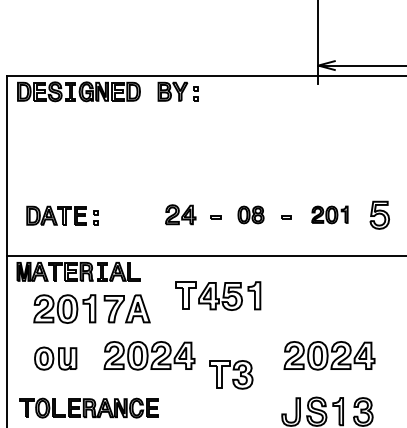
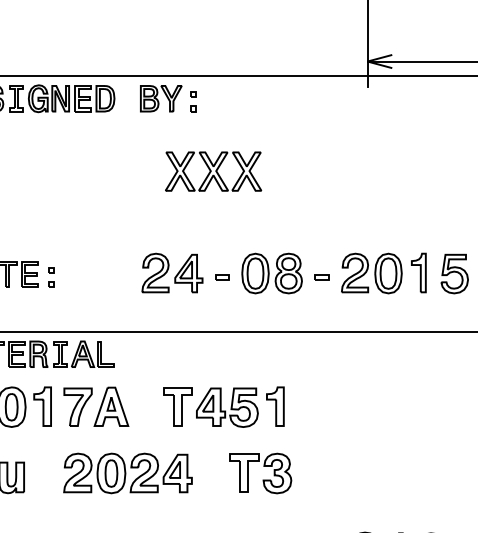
part: (209, 142) -> (213, 170), added
part: (180, 214) -> (171, 272), size x1.43
part: (250, 214) -> (271, 272), size x1.67
part: (329, 214) -> (383, 272), size x1.67
part: (218, 295) -> (224, 406), moved
part: (329, 355) -> (383, 472), removed
part: (231, 374) -> (261, 472), moved

